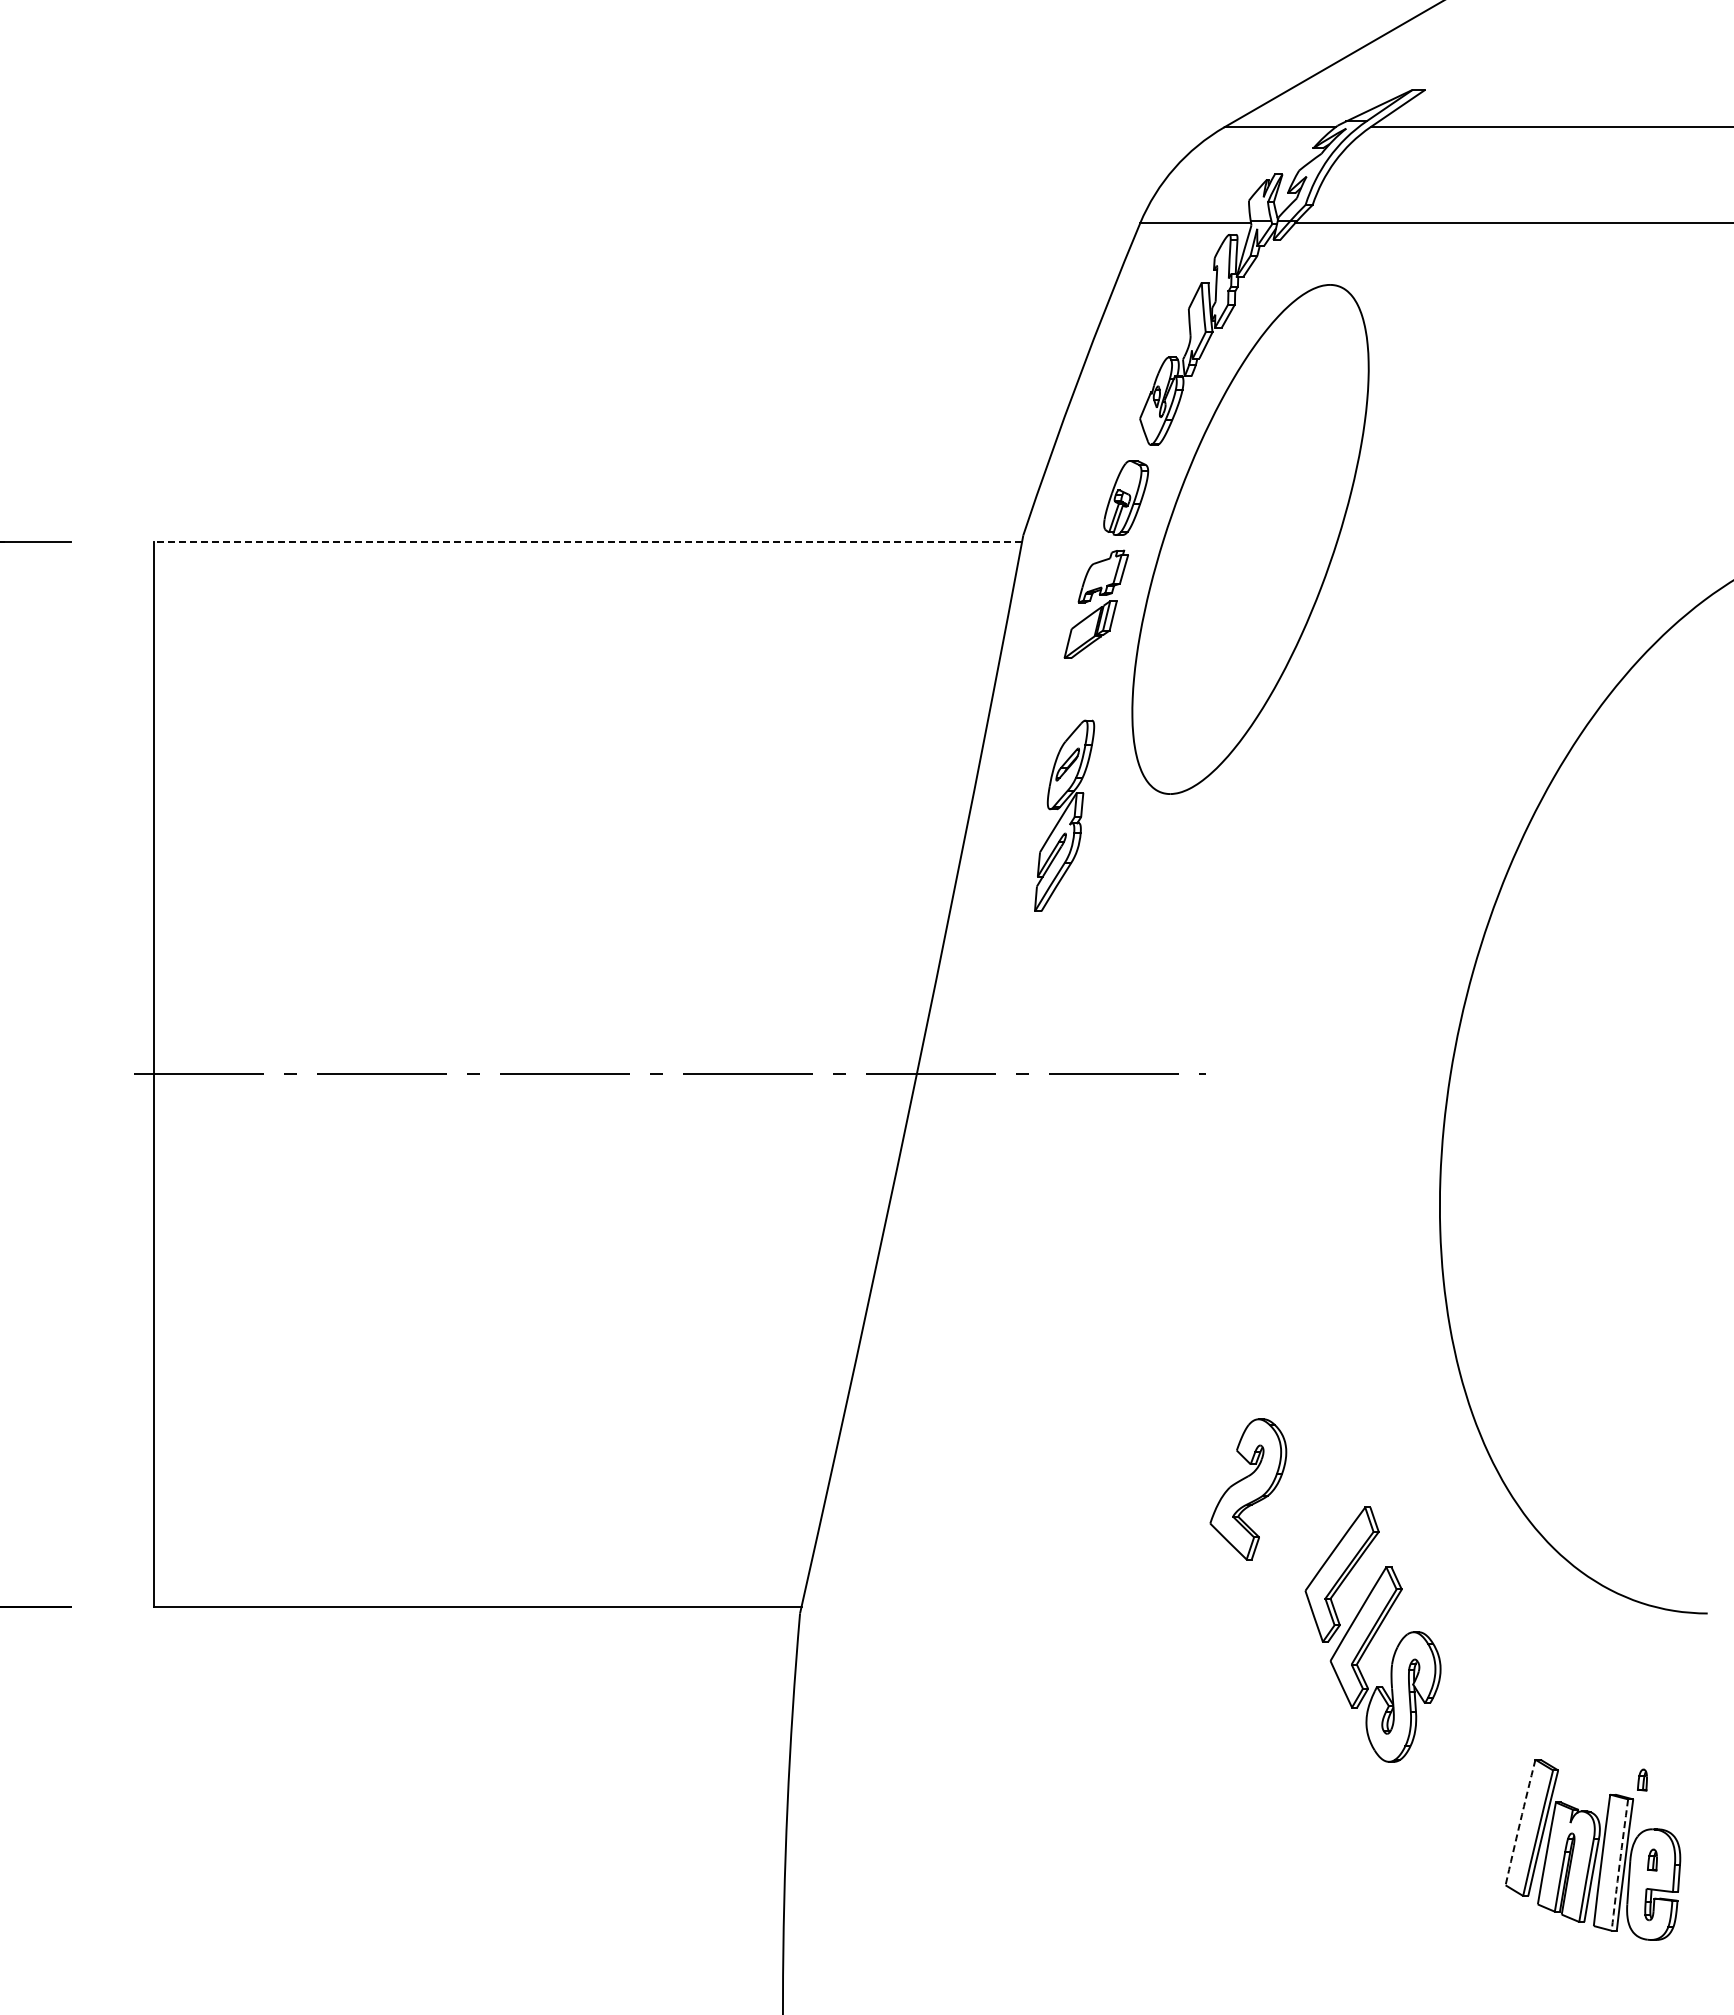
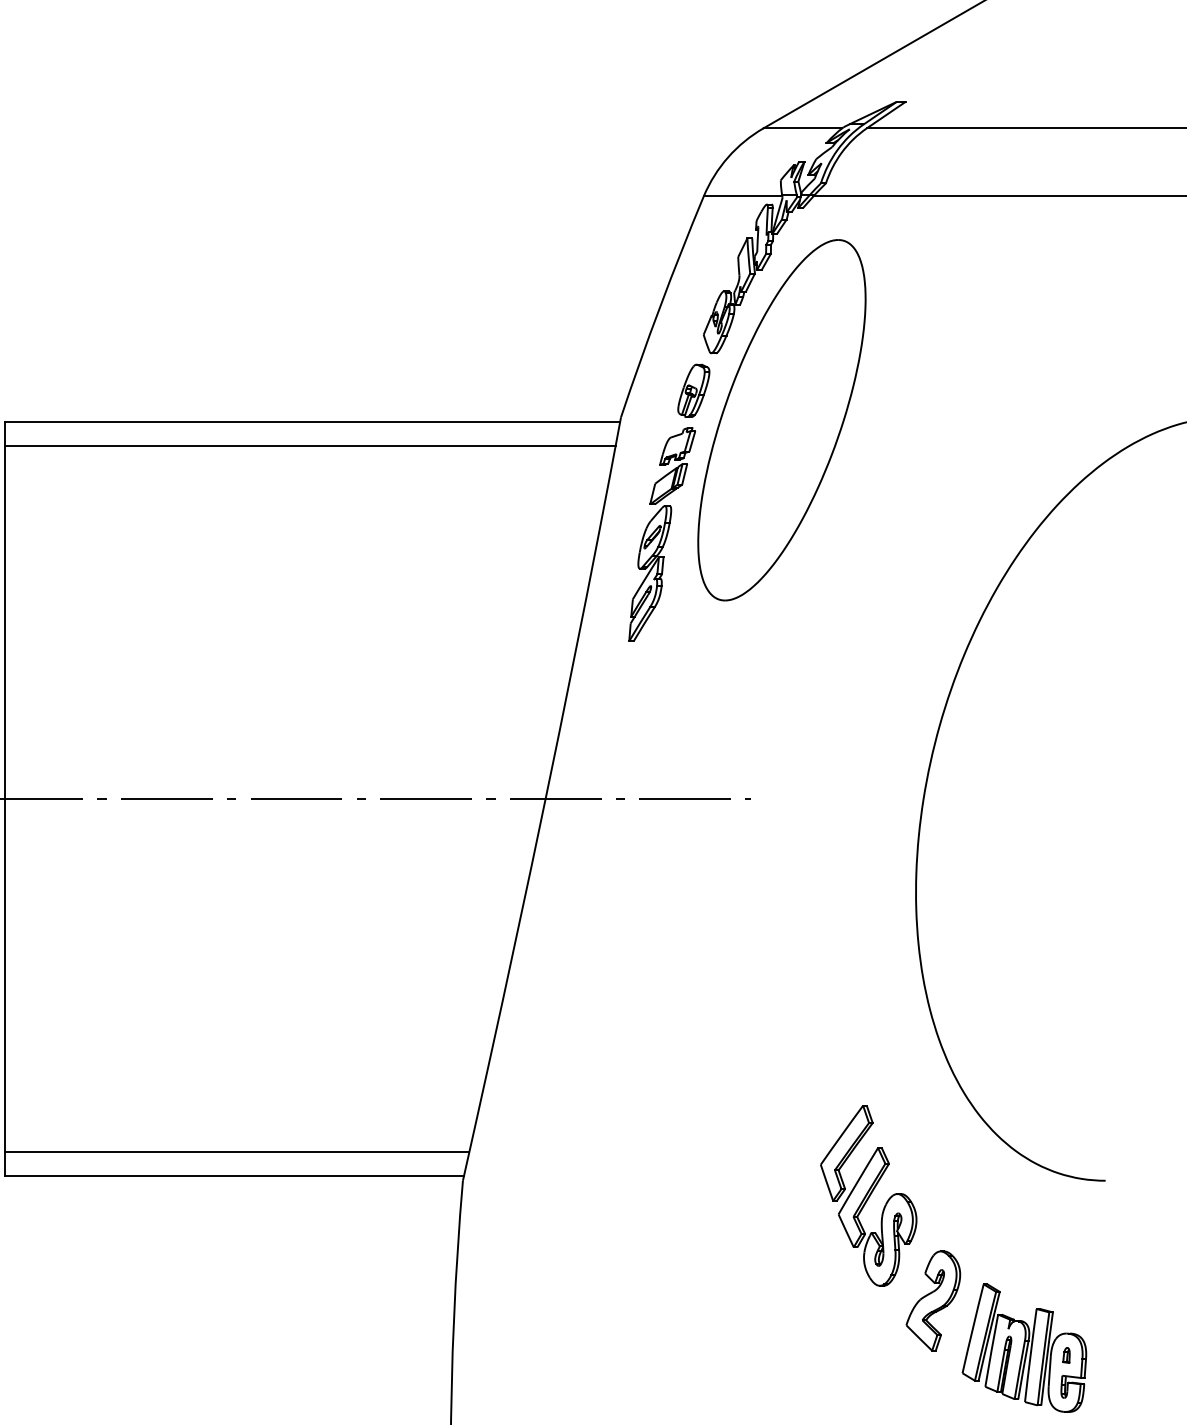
line: (587, 541) -> (312, 421), dashed -> solid
line: (584, 575) -> (310, 445), added
part: (1064, 815) -> (650, 573), moved
part: (1248, 1489) -> (933, 1301), moved
line: (481, 1573) -> (237, 1152), added
part: (1642, 1779) -> (1059, 1298), removed
arc: (1520, 1822) -> (973, 1328), dashed -> solid
arc: (1619, 1865) -> (1043, 1359), dashed -> solid

